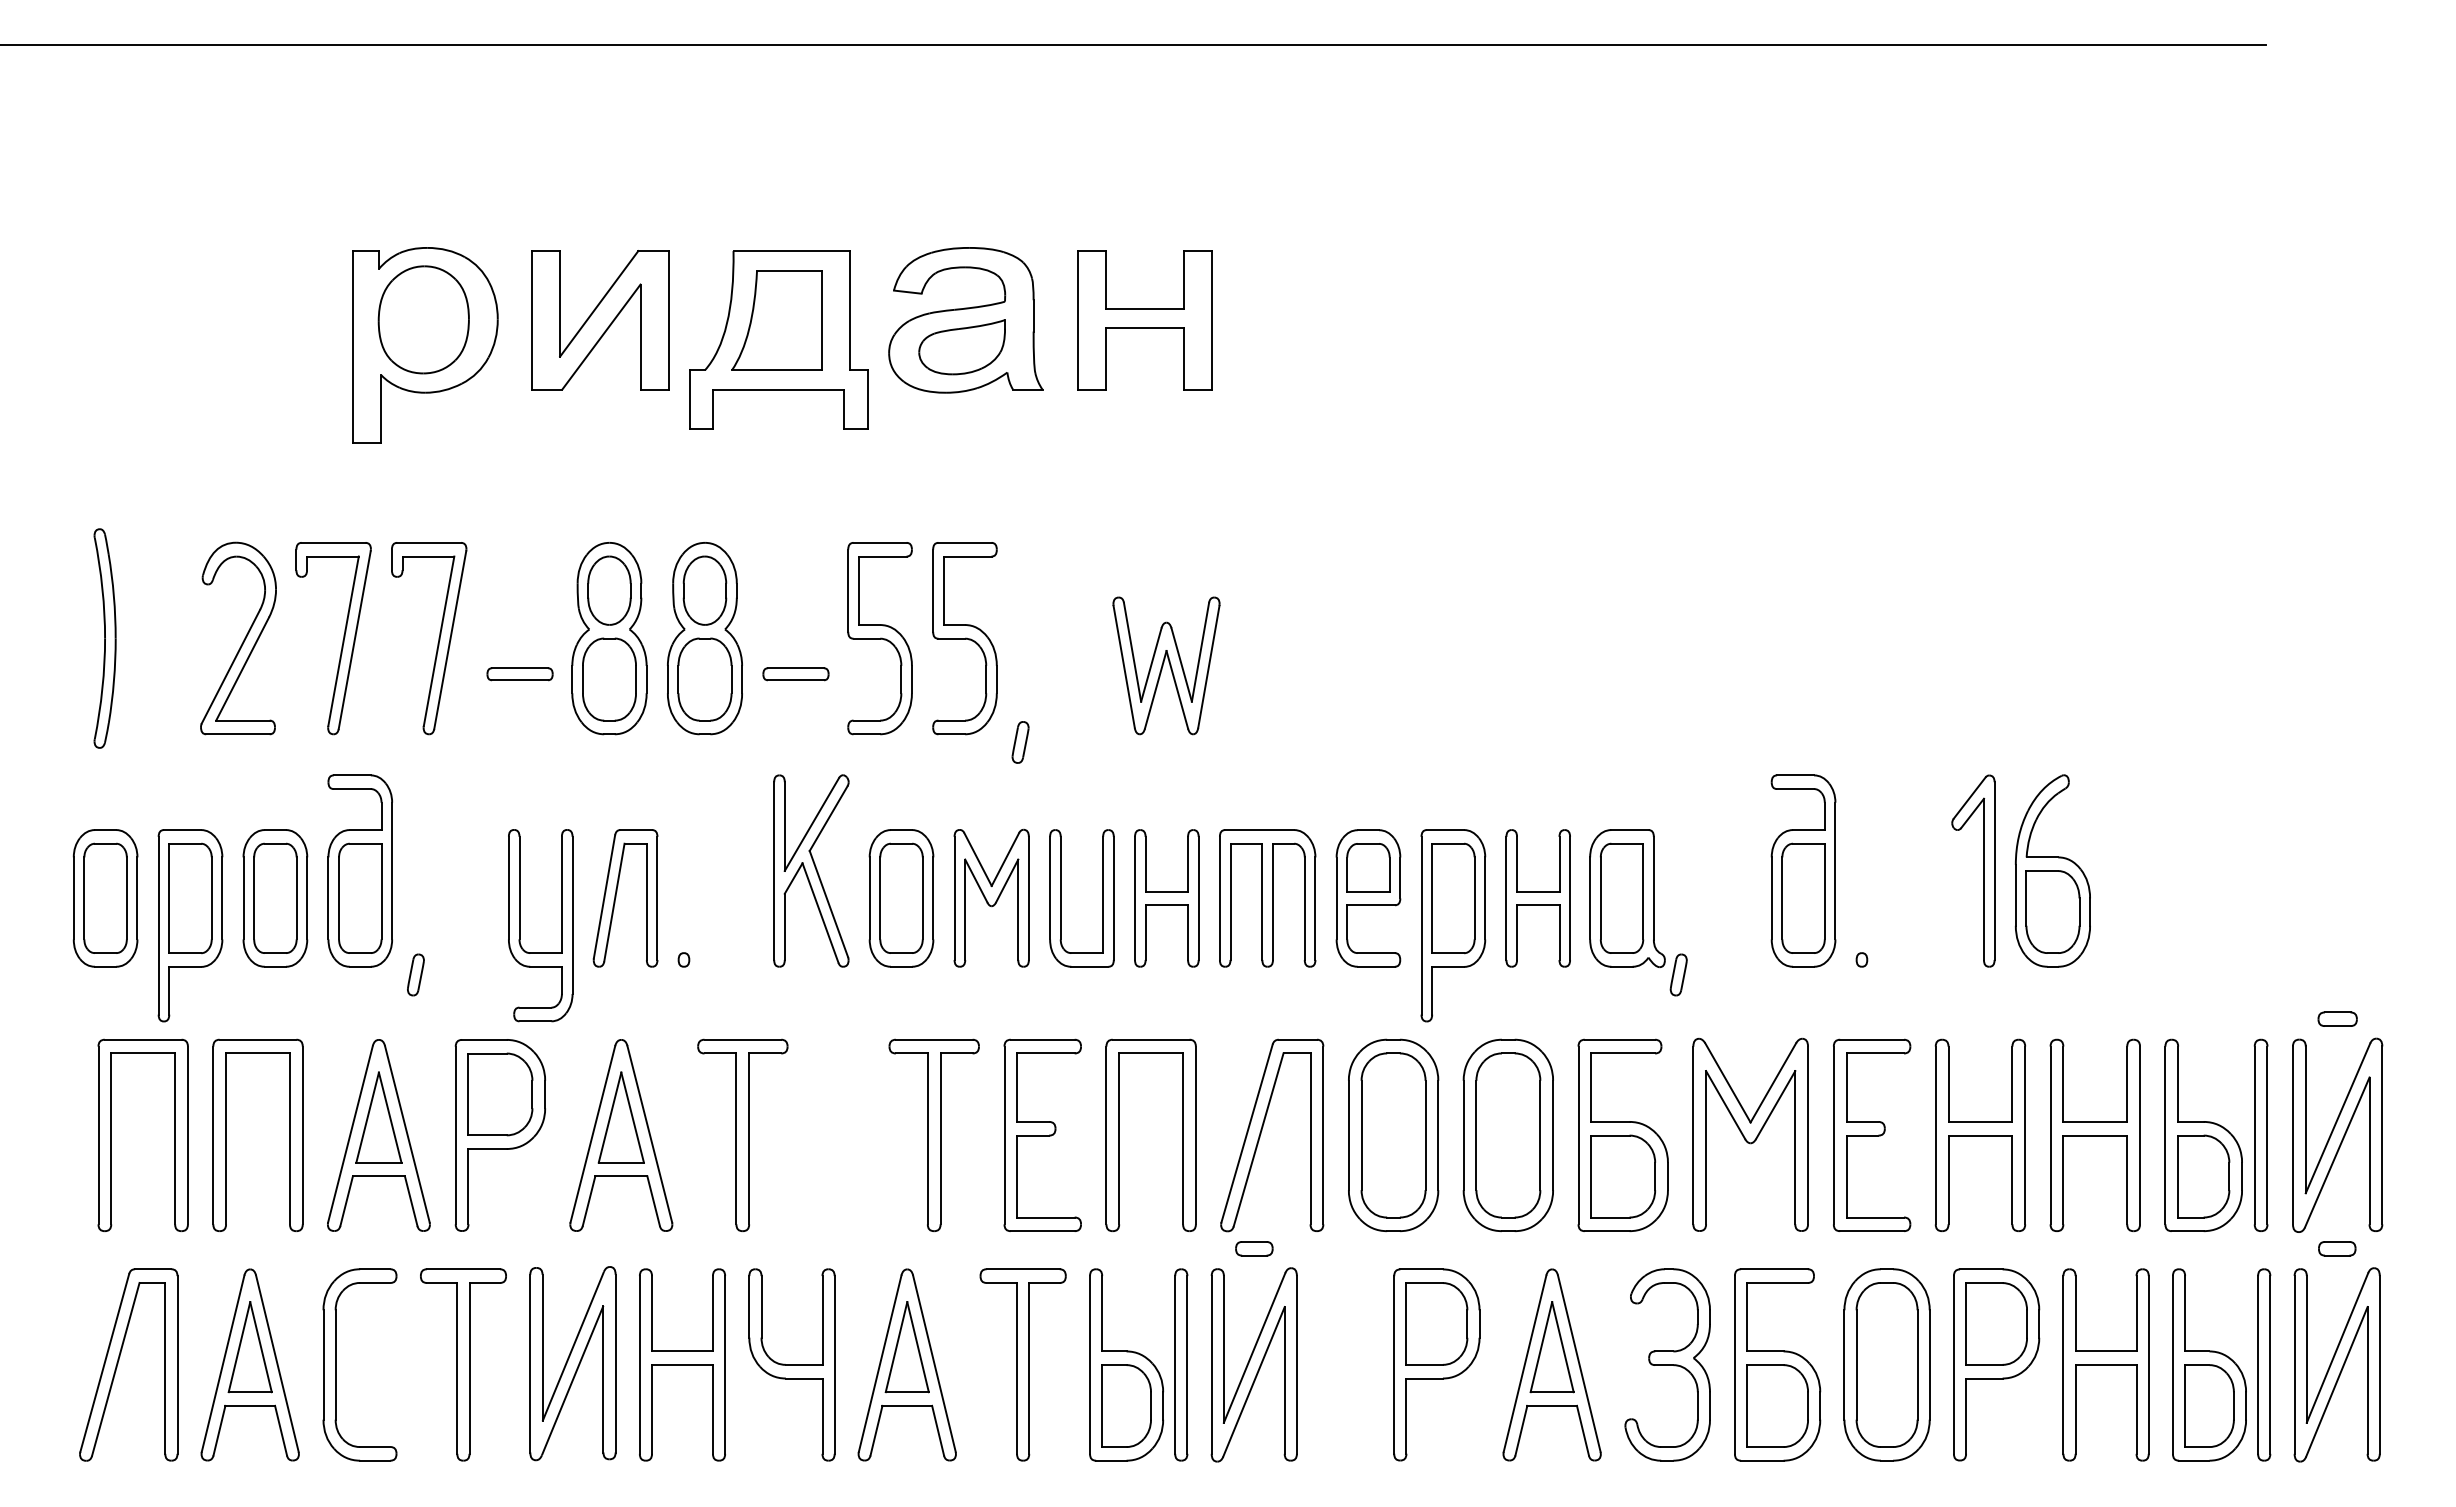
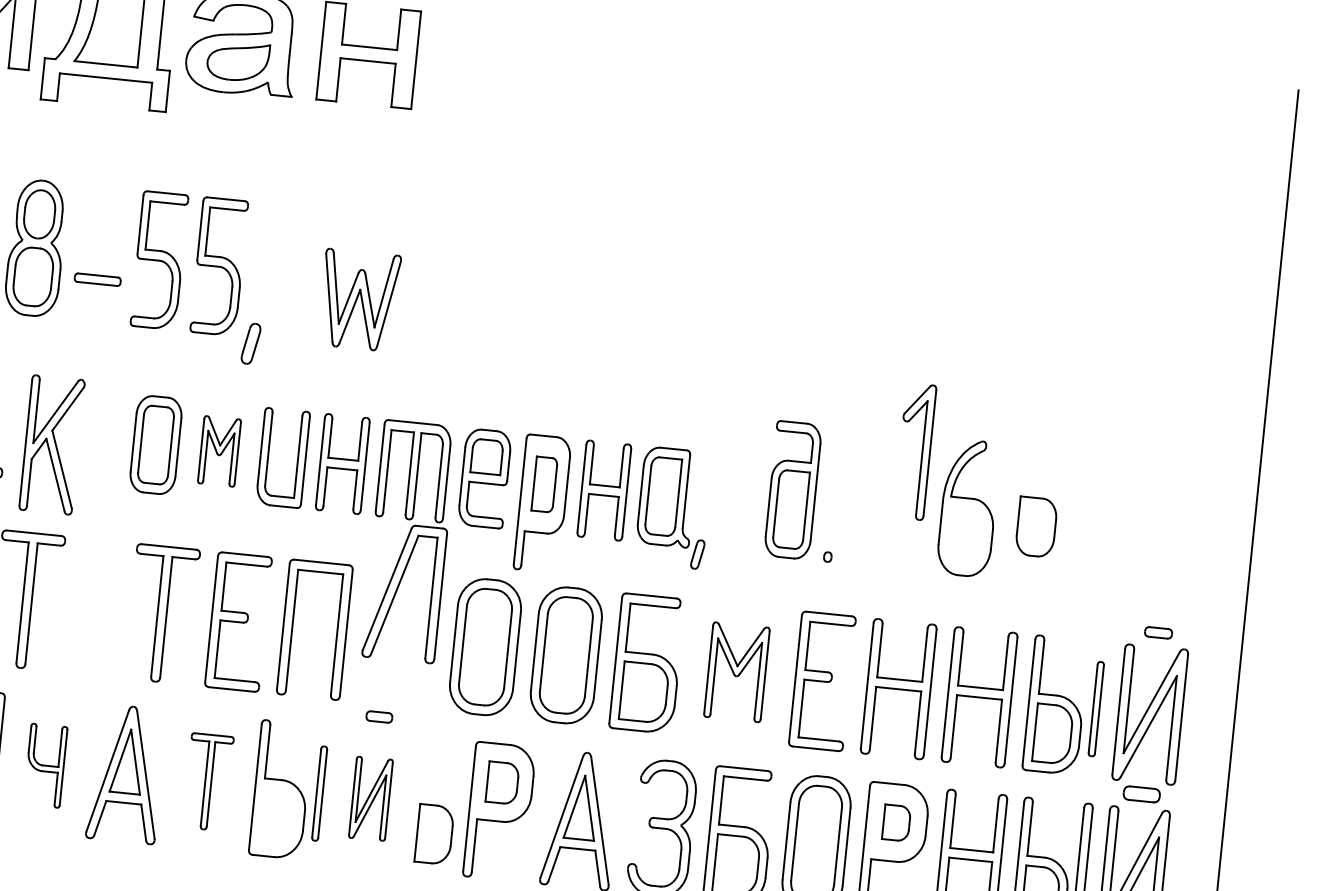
part: (1020, 742) -> (250, 343), size x1.4
part: (811, 870) -> (52, 444), moved
part: (1983, 870) -> (922, 451), moved
part: (991, 897) -> (219, 450), size x0.7
part: (1453, 898) -> (544, 484), size x0.7
part: (2052, 911) -> (1036, 526), moved
part: (1261, 1134) -> (397, 591), moved
part: (1750, 1134) -> (736, 672), size x0.7
part: (2260, 1134) -> (1095, 708), size x0.7
part: (2337, 1248) -> (1142, 794), size x1.4
part: (1436, 1323) -> (502, 782), size x0.7
part: (1996, 1323) -> (896, 822), size x0.6
part: (791, 1364) -> (45, 765), size x0.6
part: (1022, 1364) -> (207, 781), size x0.7
part: (1181, 1364) -> (319, 793), size x0.7
part: (1253, 1364) -> (370, 798), size x0.6
part: (1126, 1405) -> (434, 834), moved

